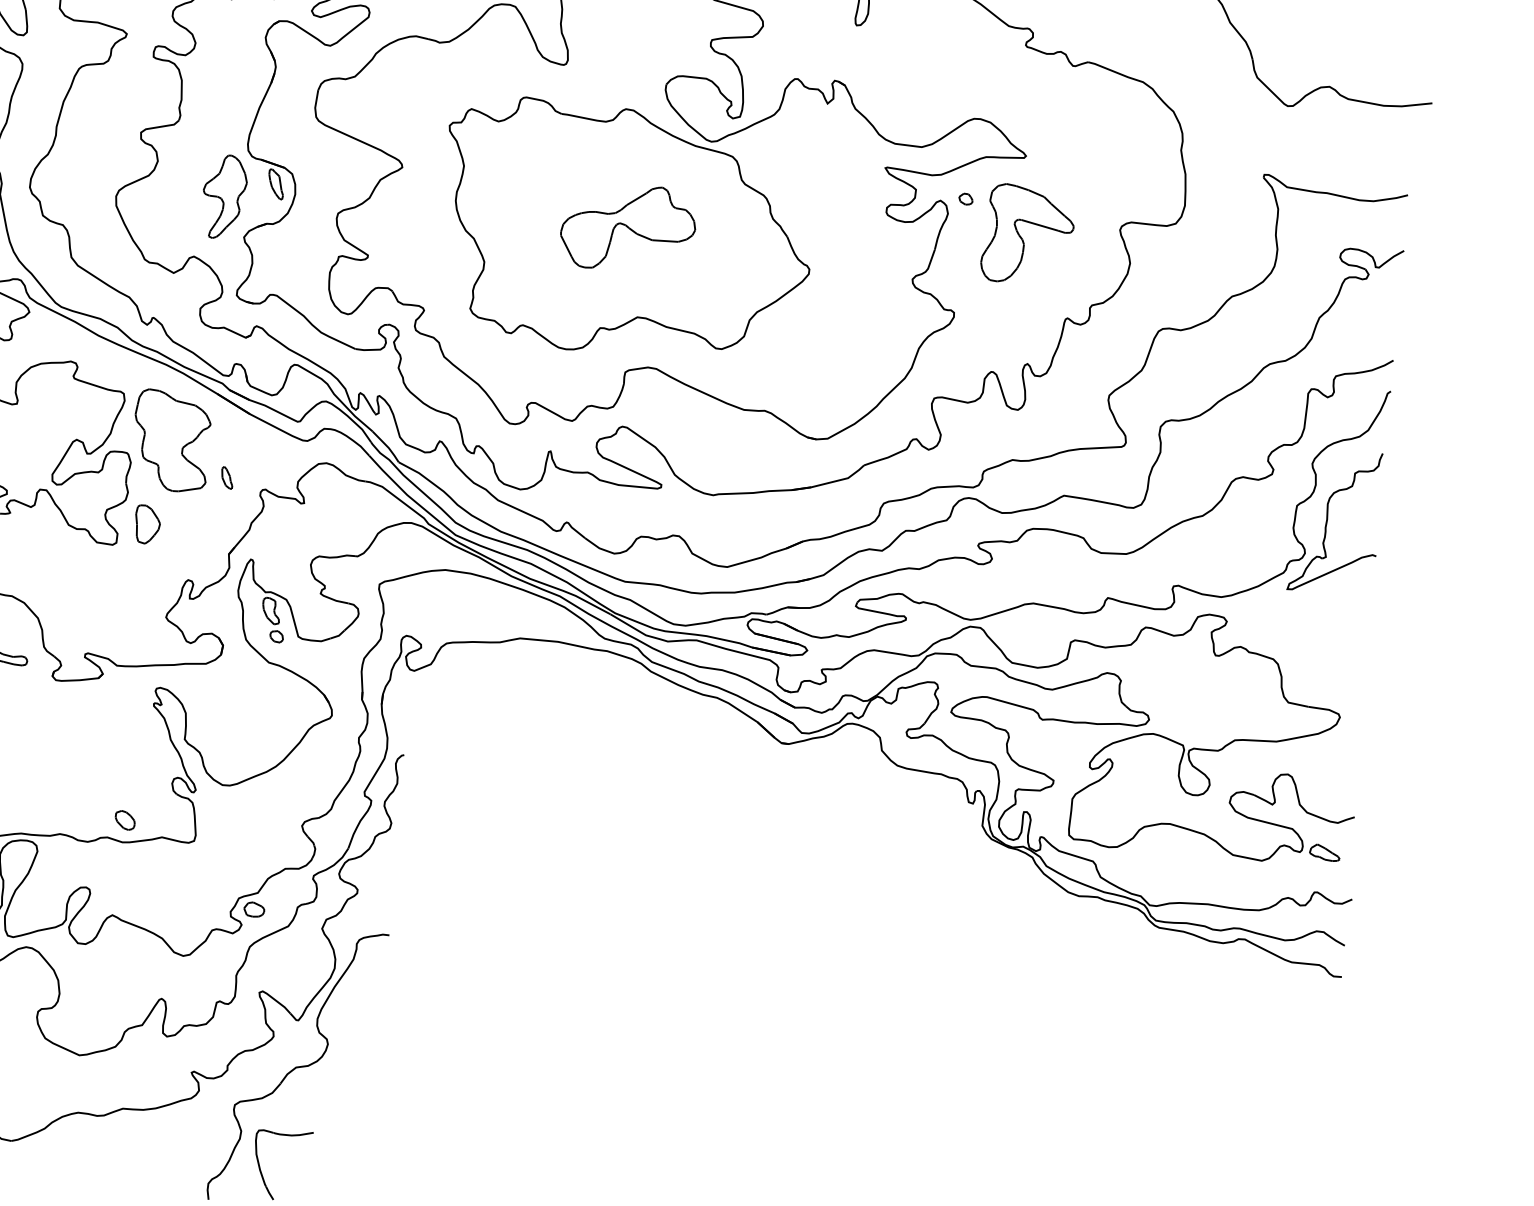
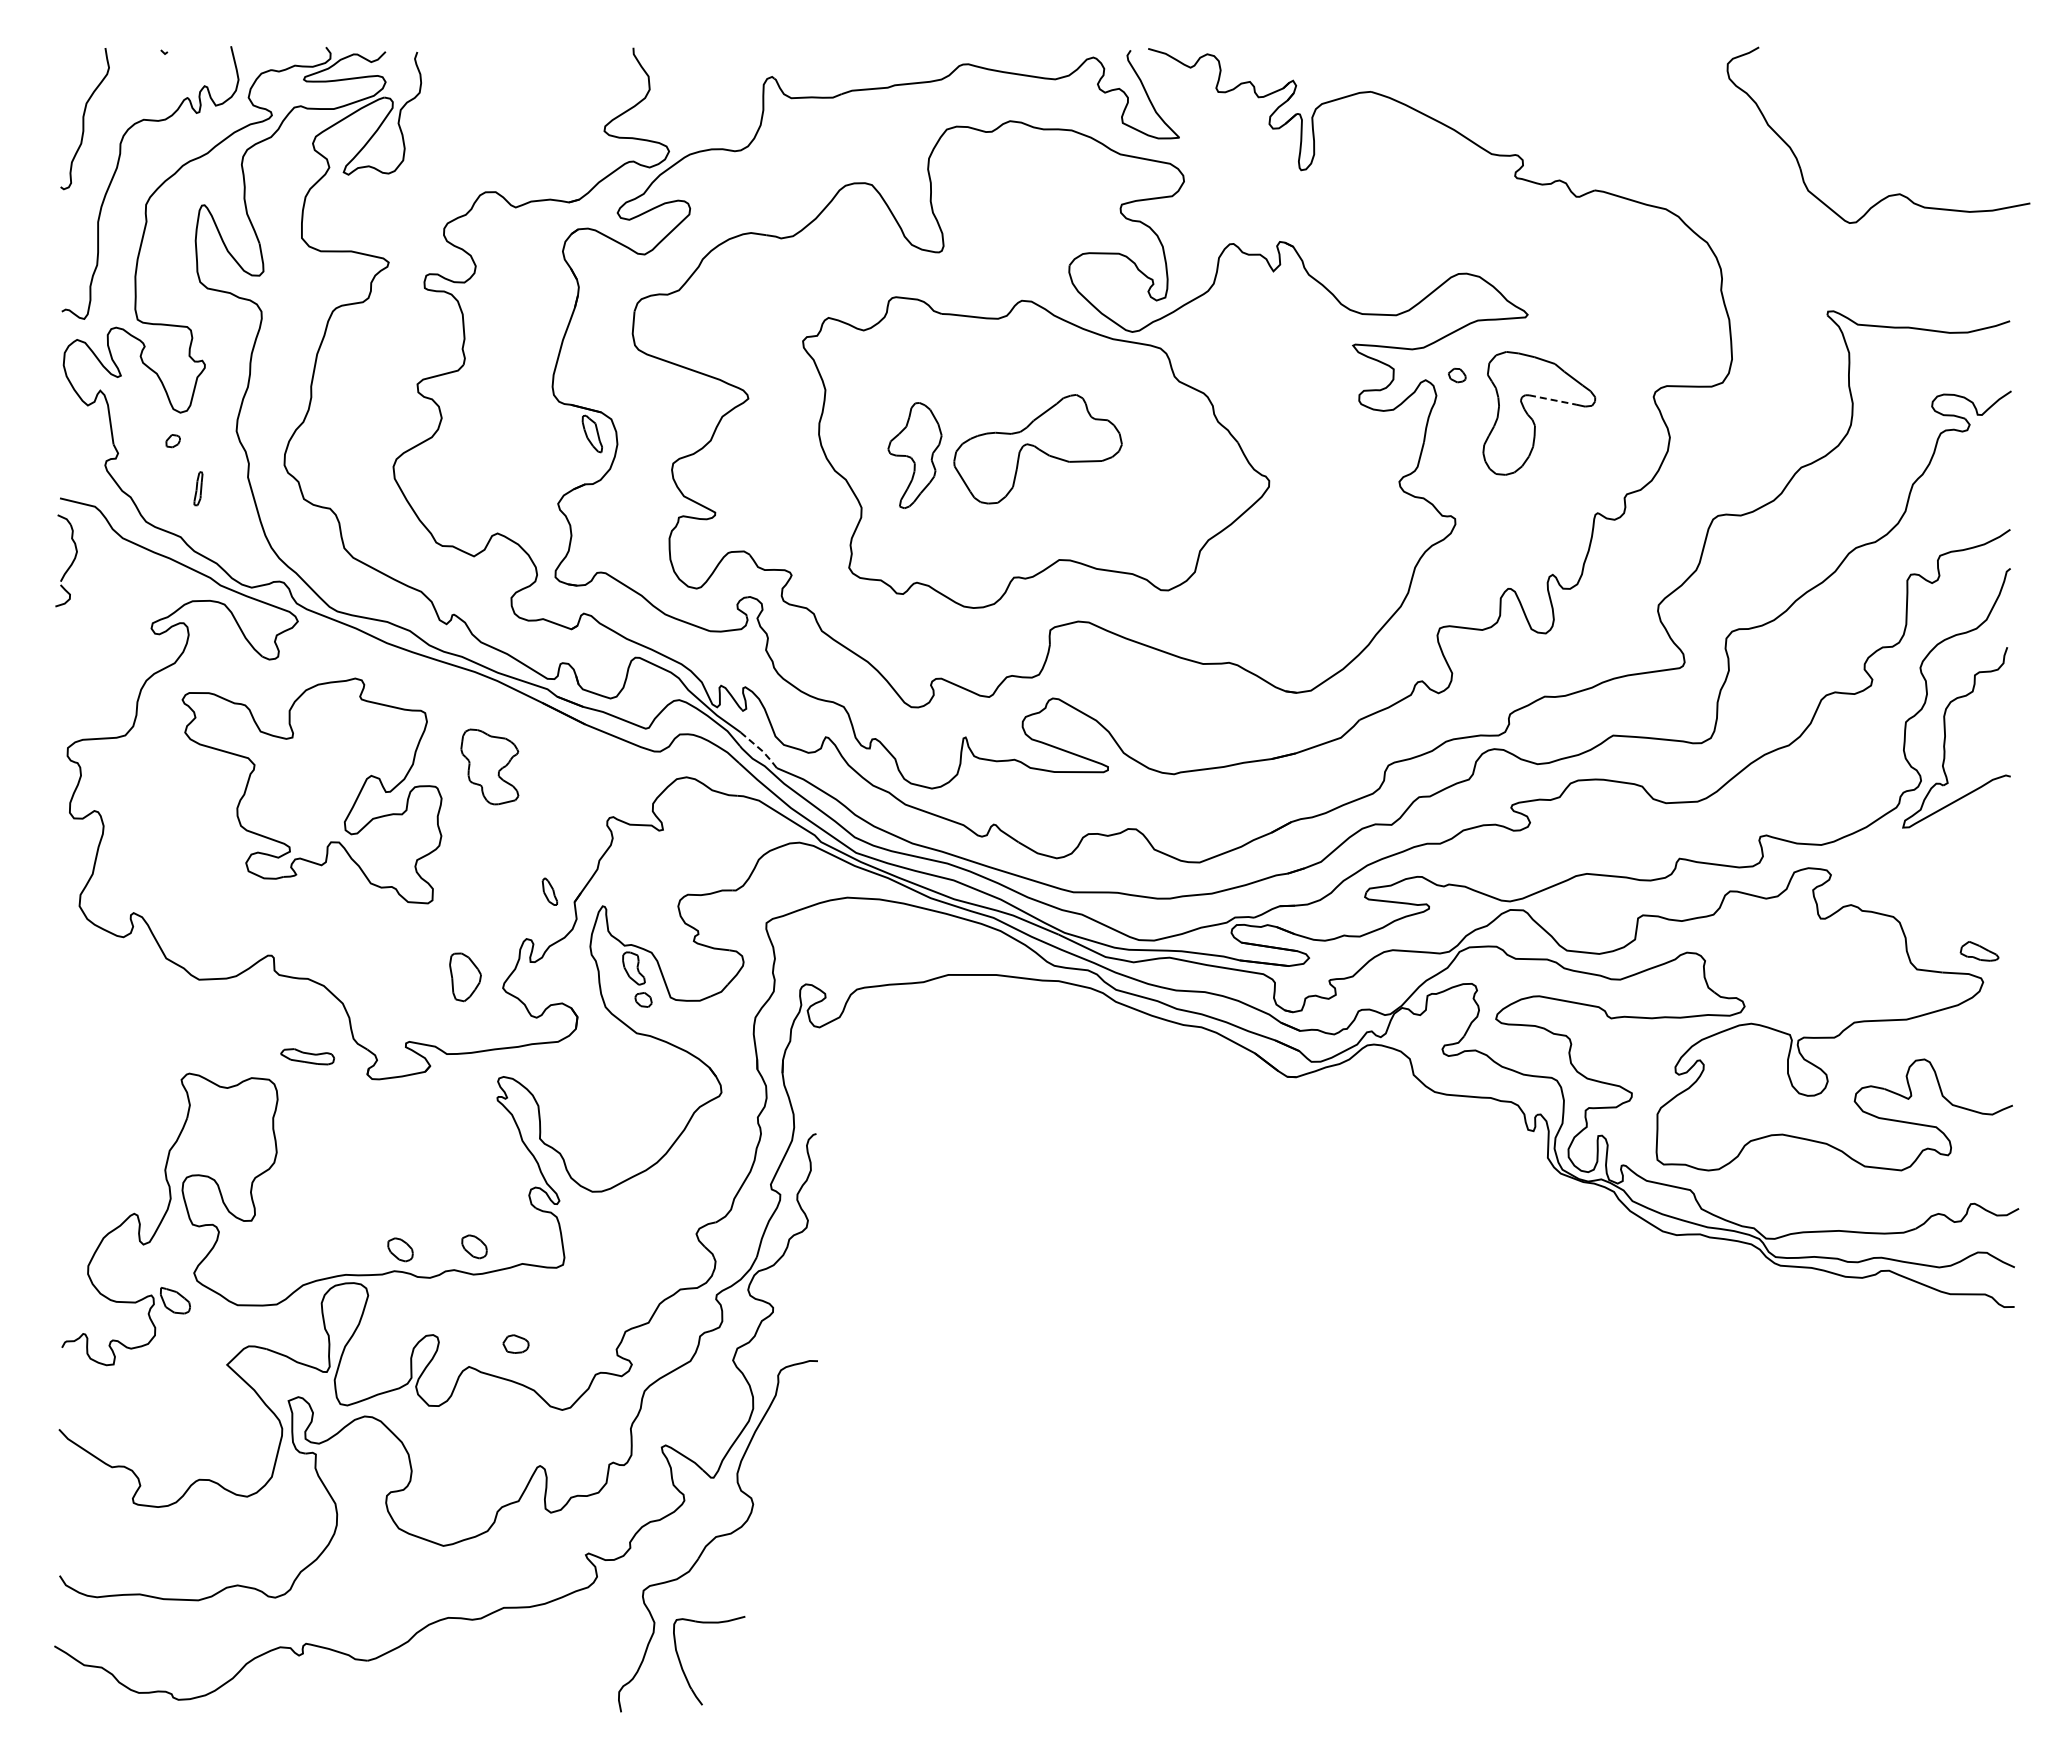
part: (224, 196) -> (914, 455), moved
line: (1039, 224) -> (1552, 399), solid -> dashed
part: (171, 440) -> (489, 766), size x0.6
line: (387, 446) -> (760, 749), solid -> dashed
part: (226, 477) -> (549, 891), moved
part: (147, 524) -> (465, 977), moved
part: (66, 817) -> (400, 1249), added
part: (1324, 852) -> (1979, 951), moved
part: (253, 909) -> (515, 1343), moved

